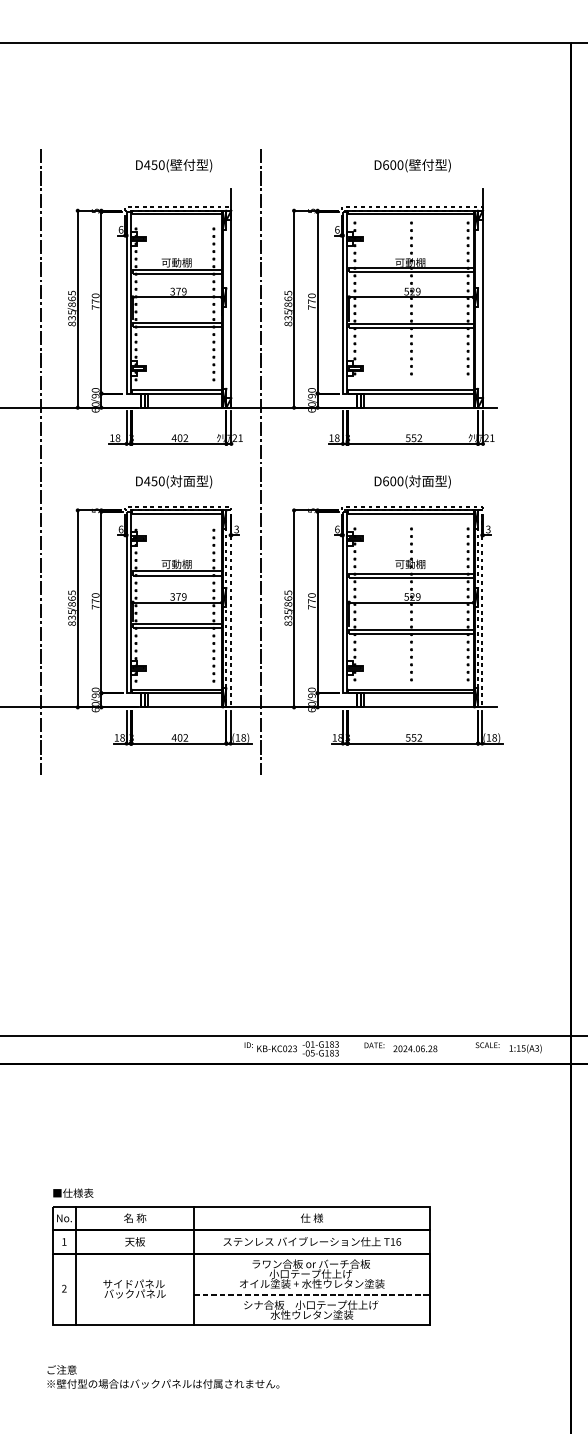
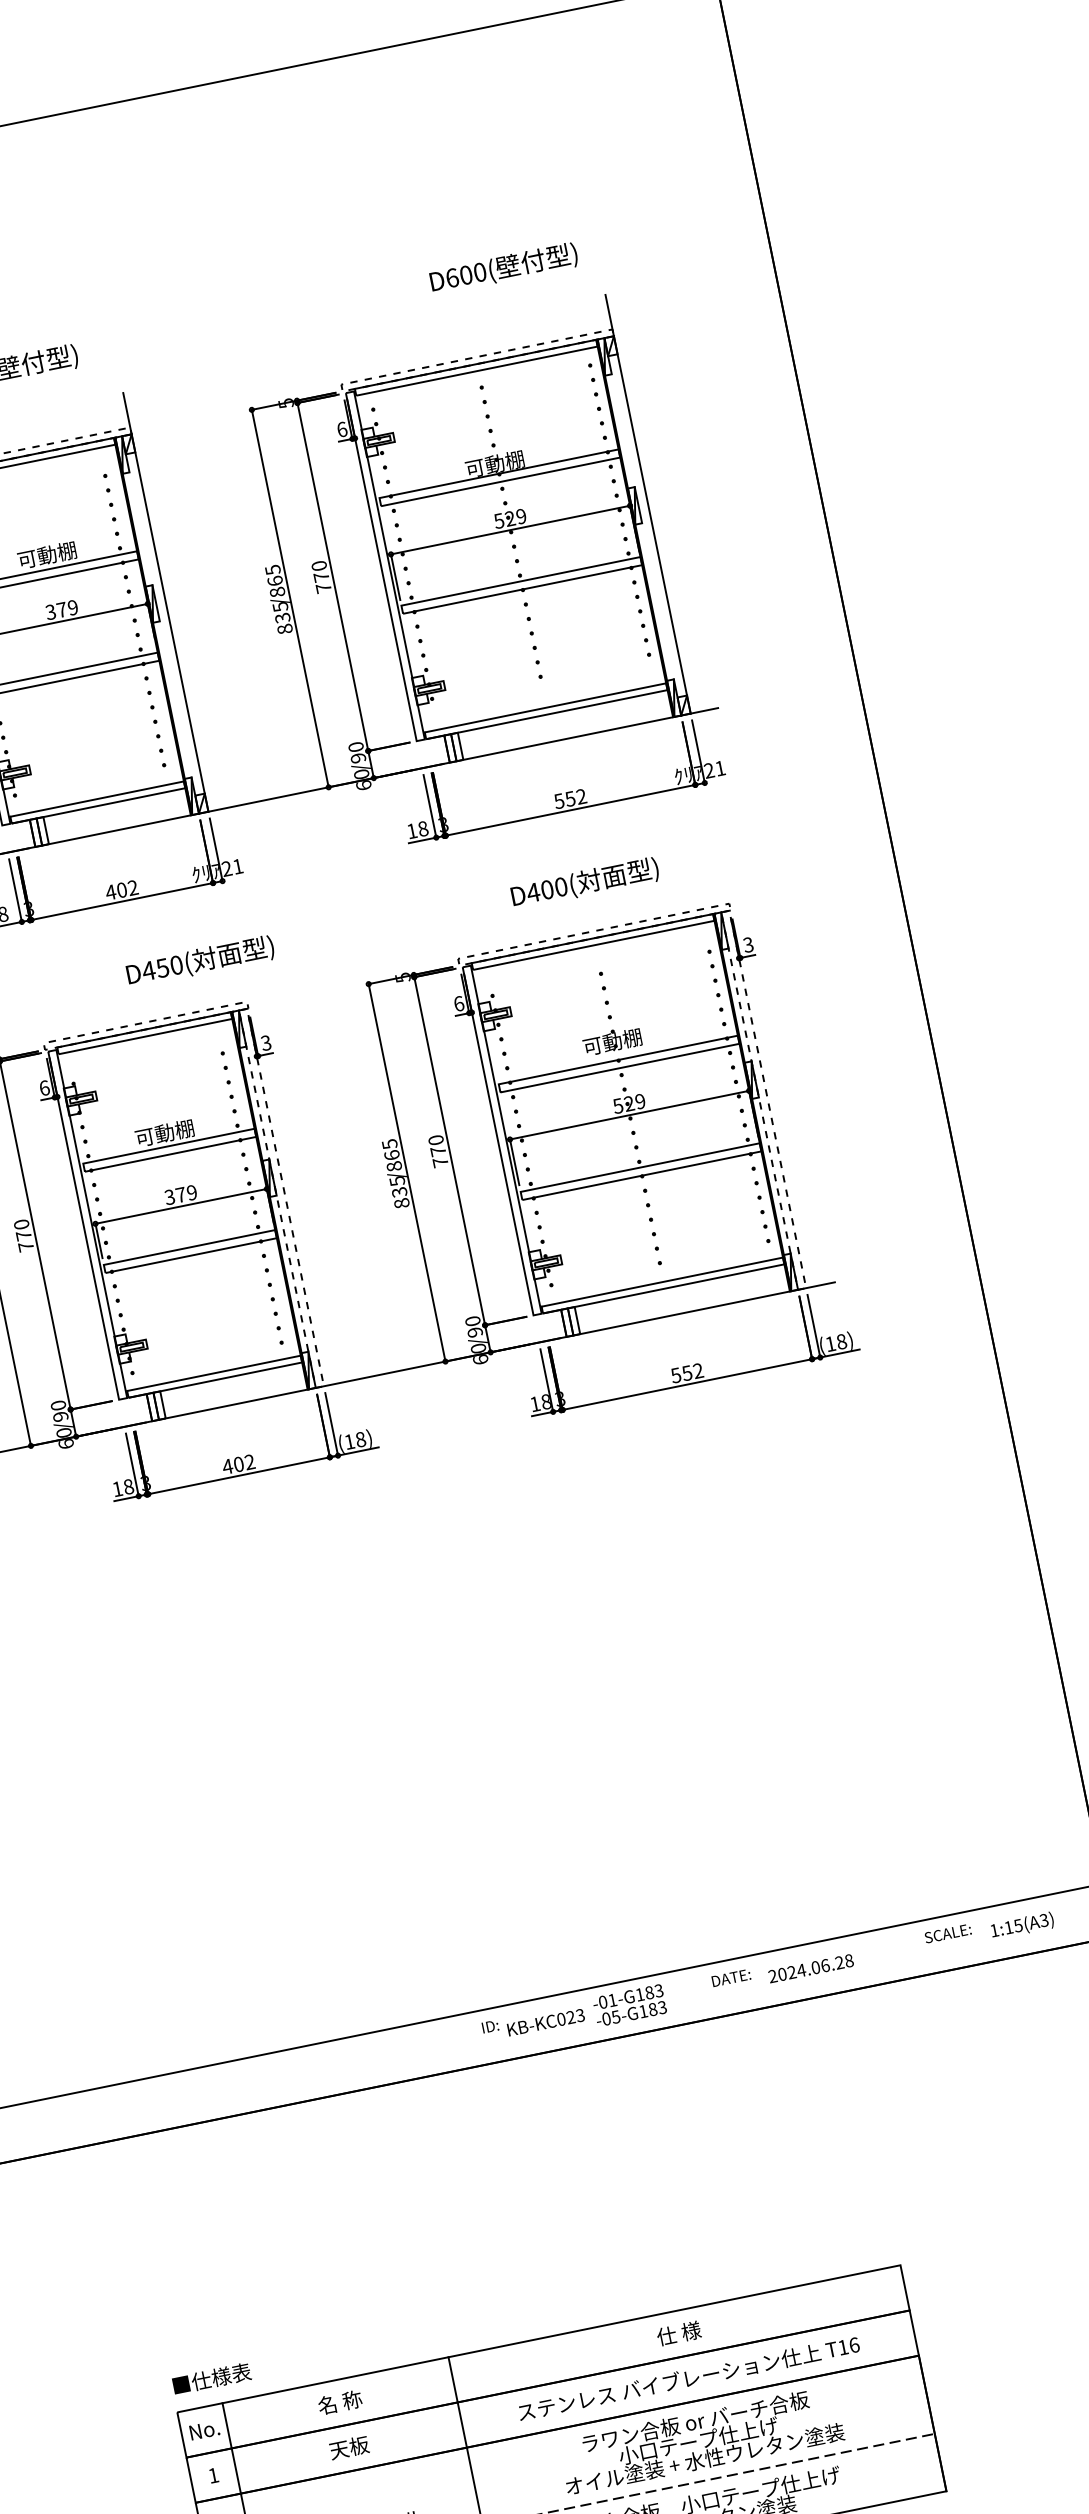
text: (412, 165) -> (503, 268), moved
line: (260, 461) -> (285, 903), removed
text: (174, 481) -> (201, 960), moved
text: (385, 481) -> (532, 893), D600( -> D400(

